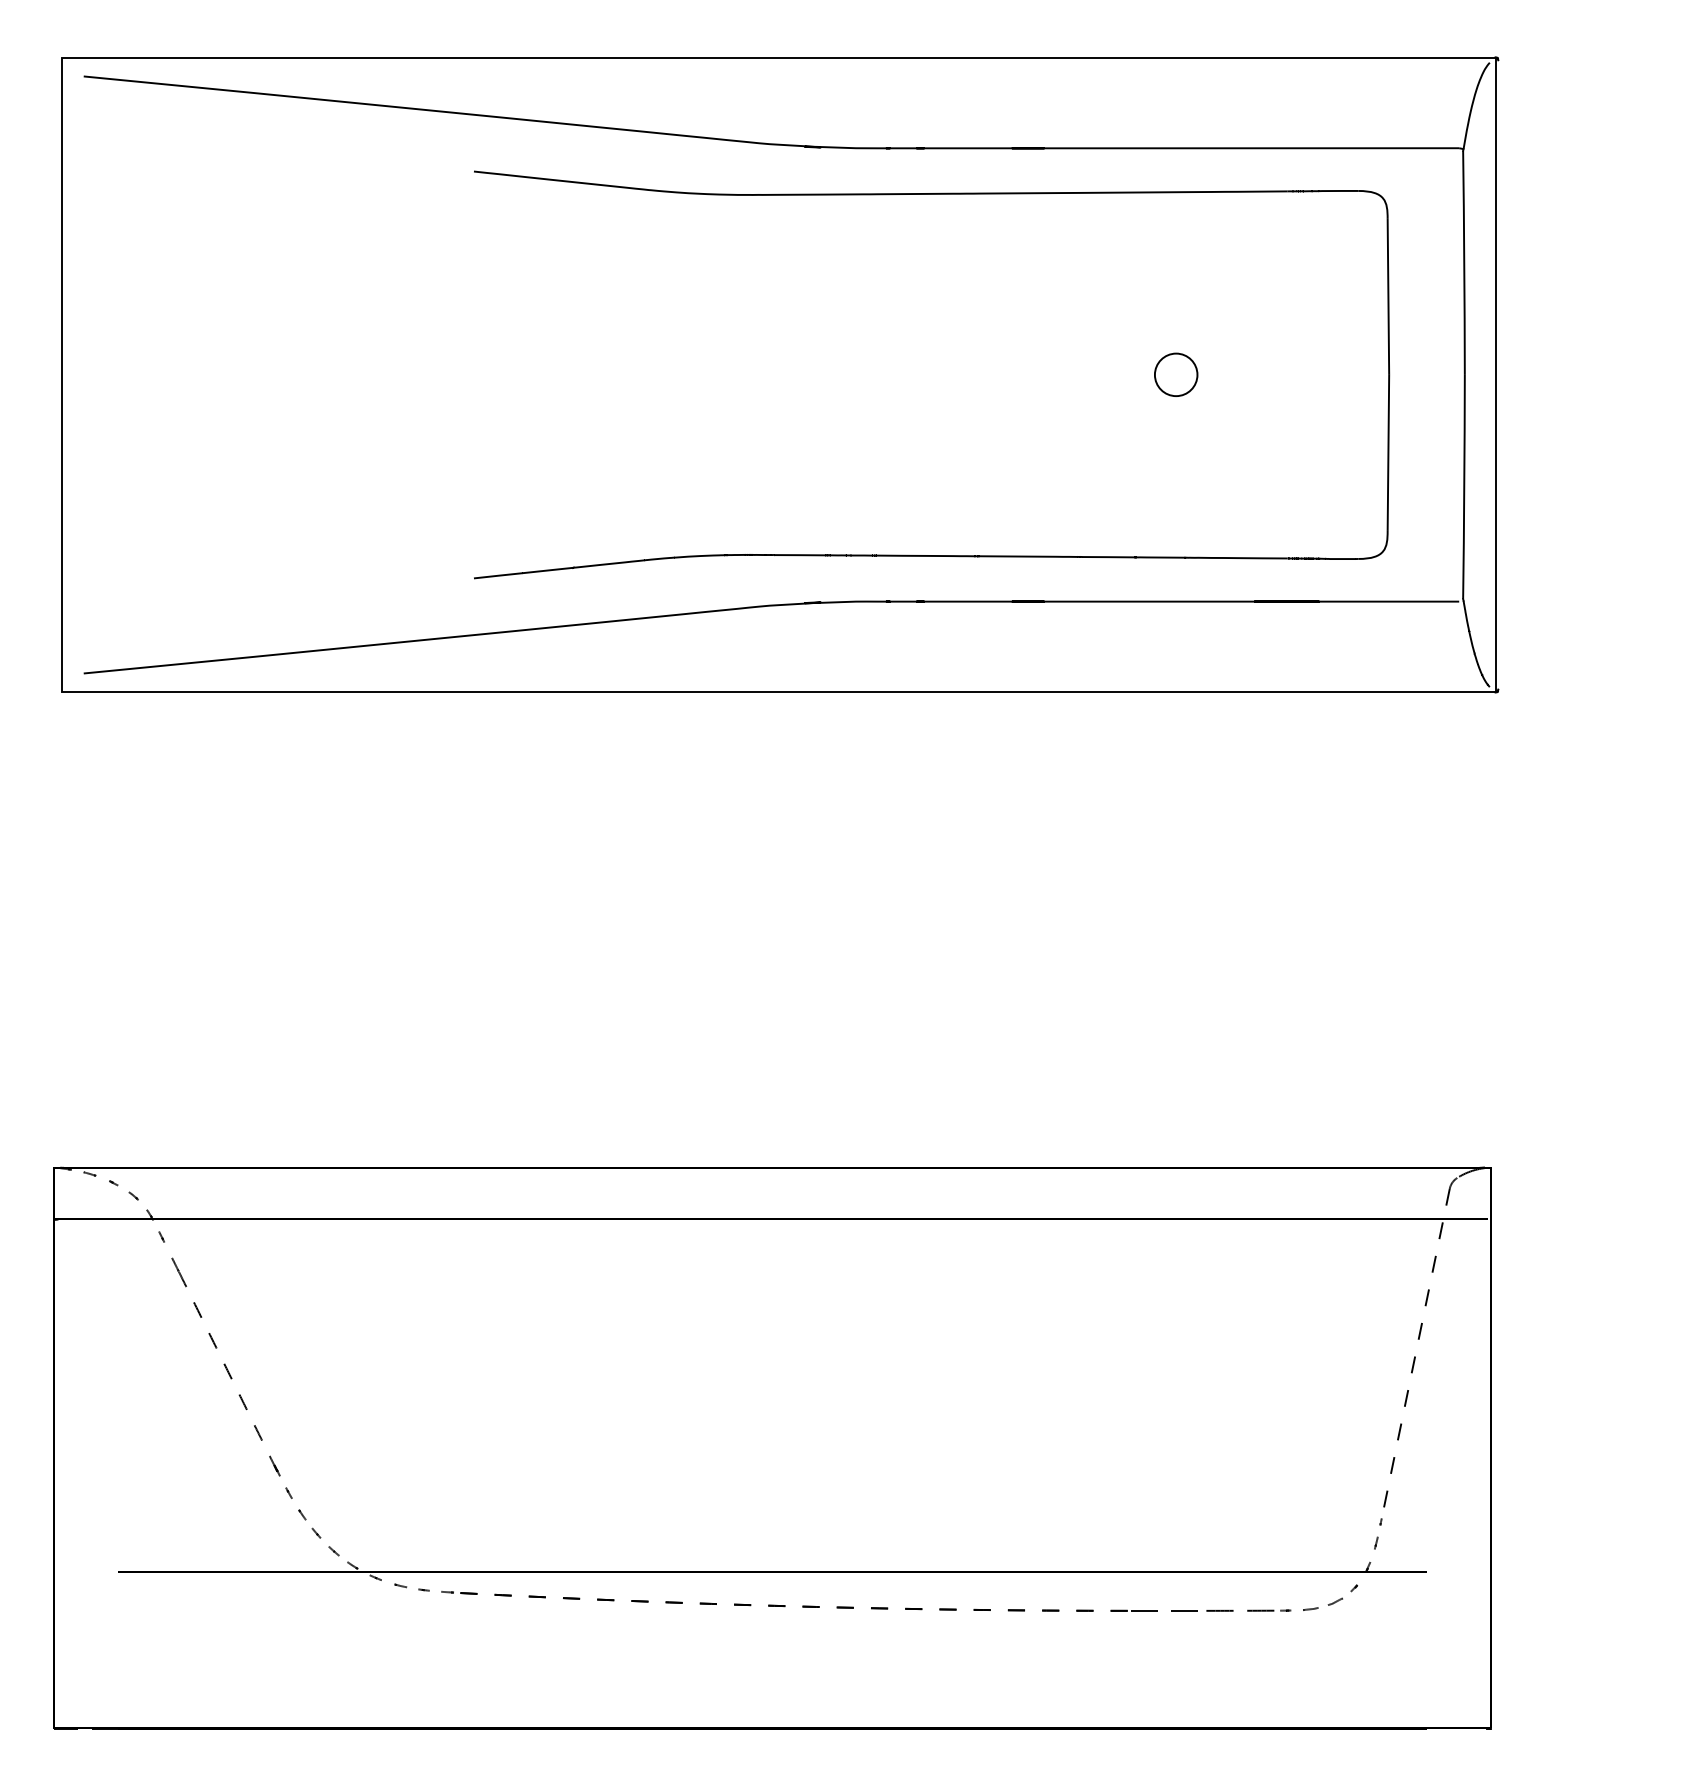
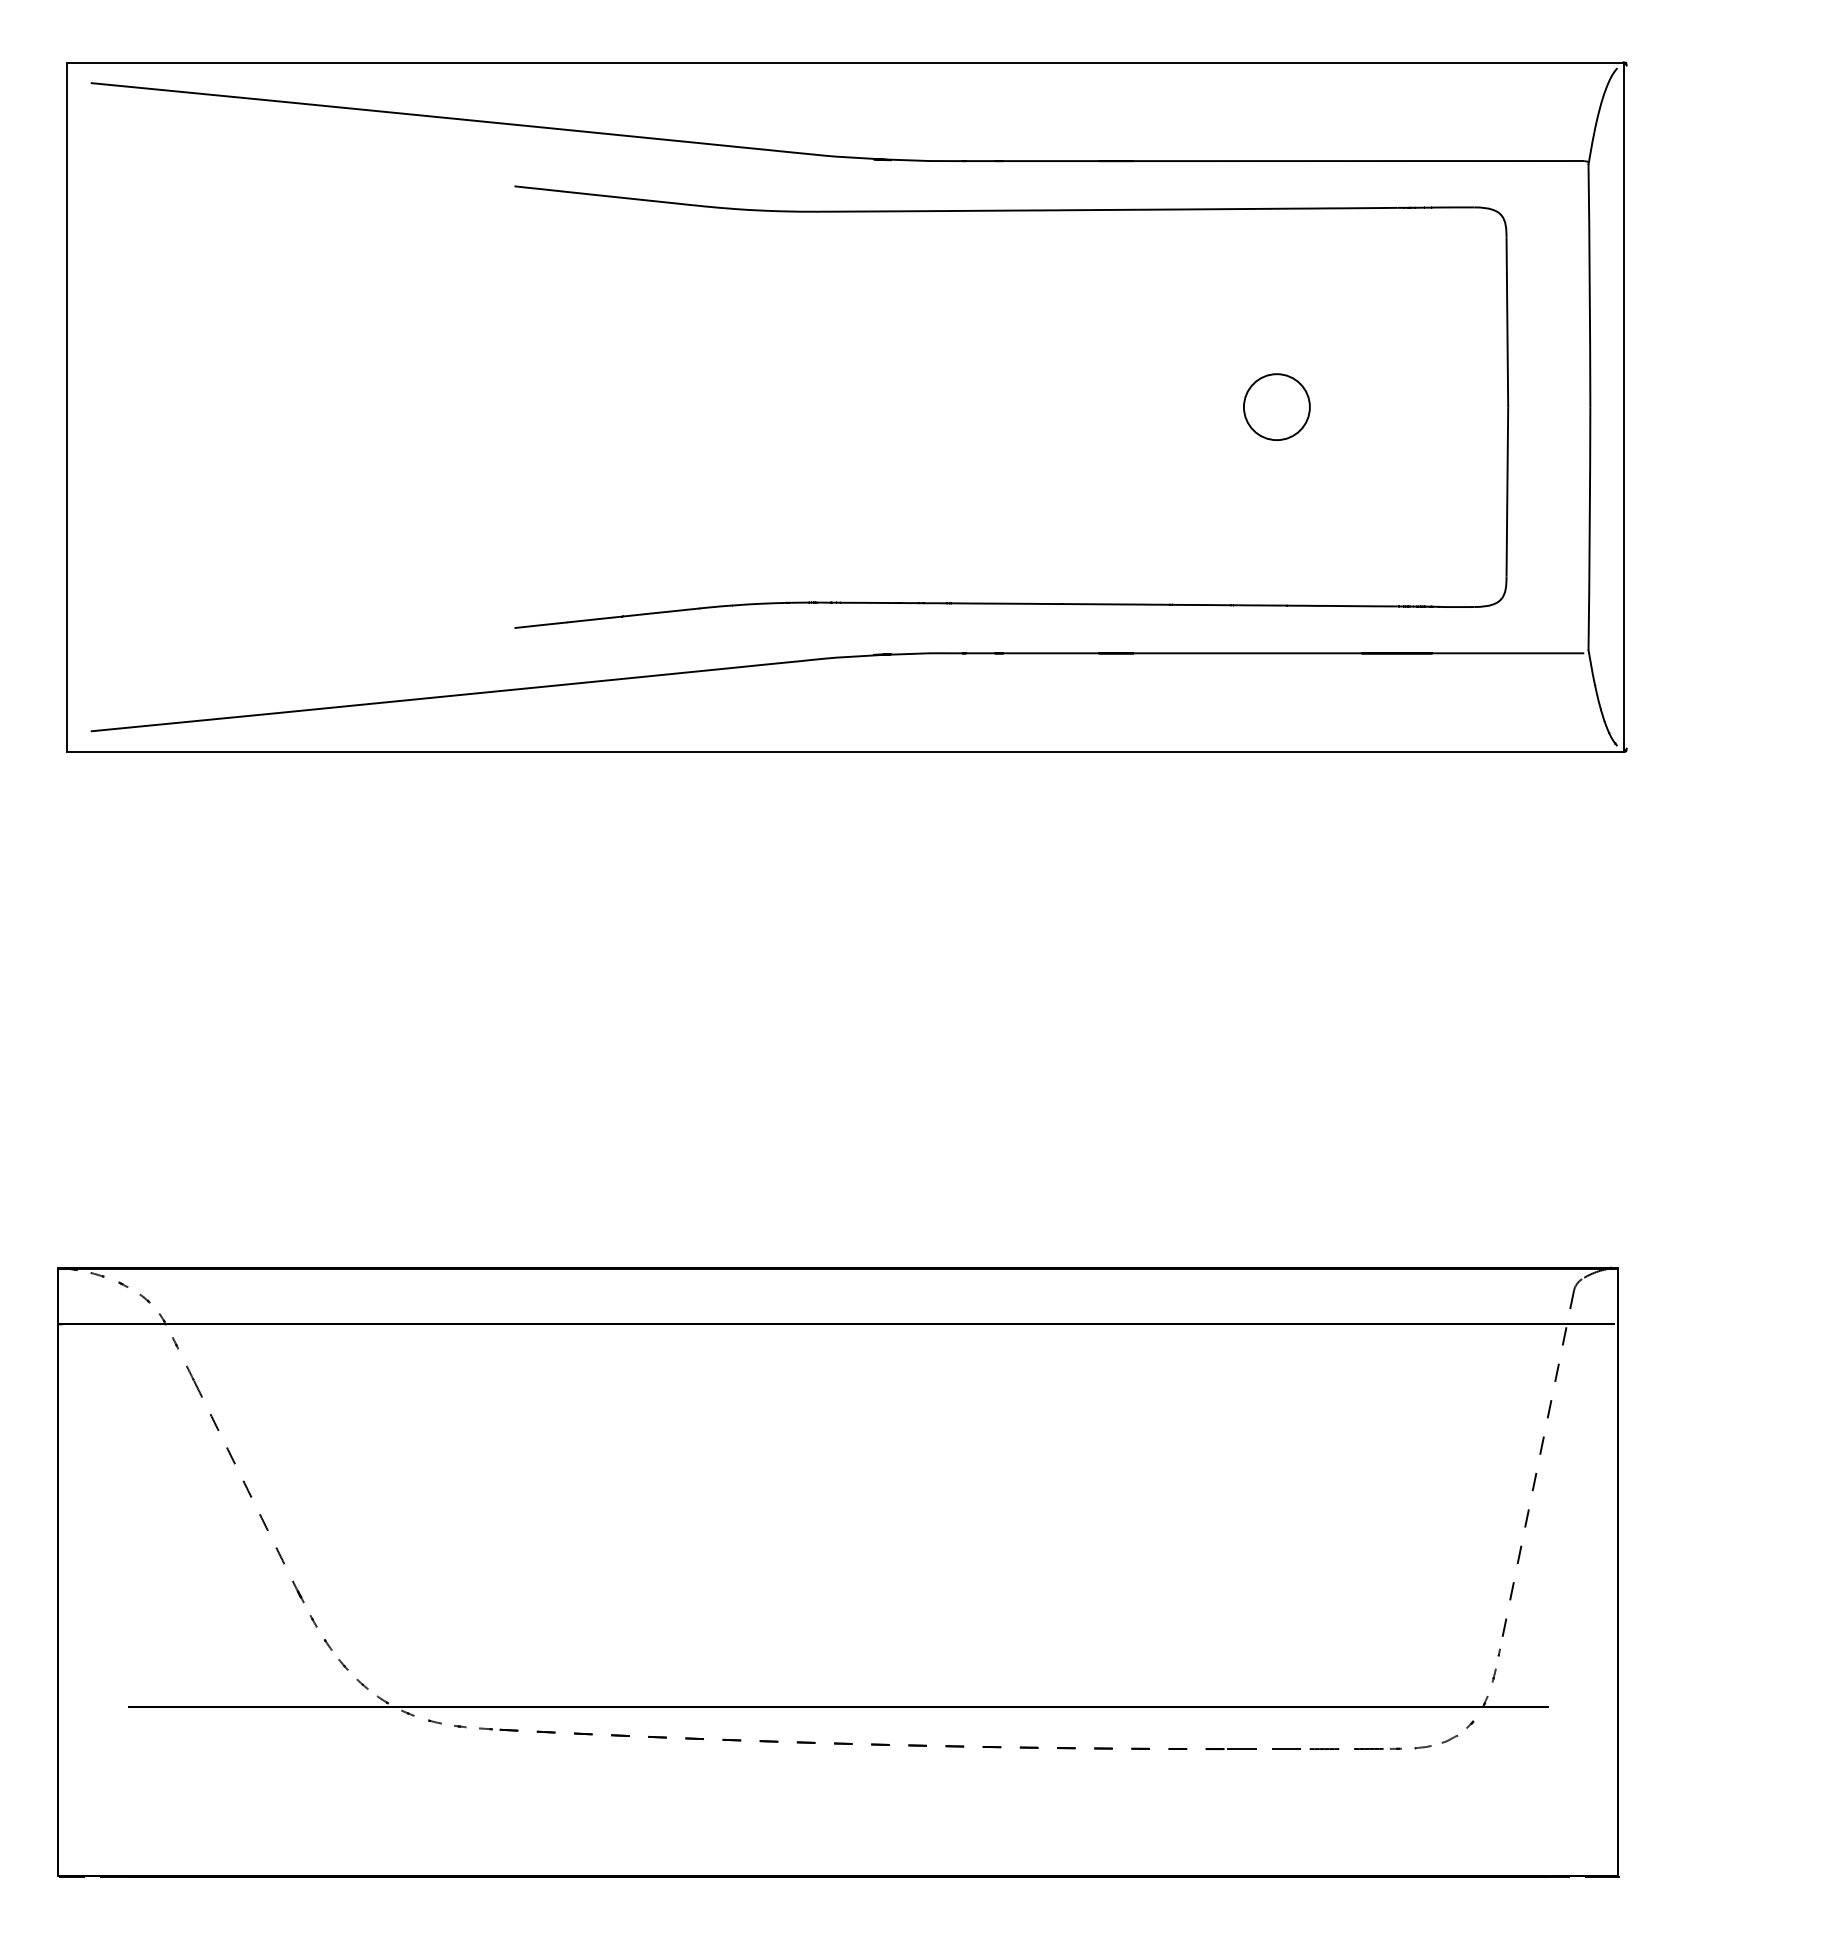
circle: (1175, 374) -> (1276, 406), size x1.43

